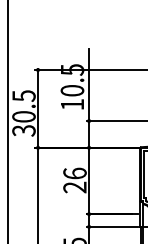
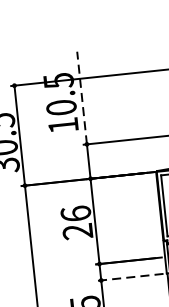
line: (89, 84) -> (82, 97), solid -> dashed
line: (112, 226) -> (131, 276), solid -> dashed

